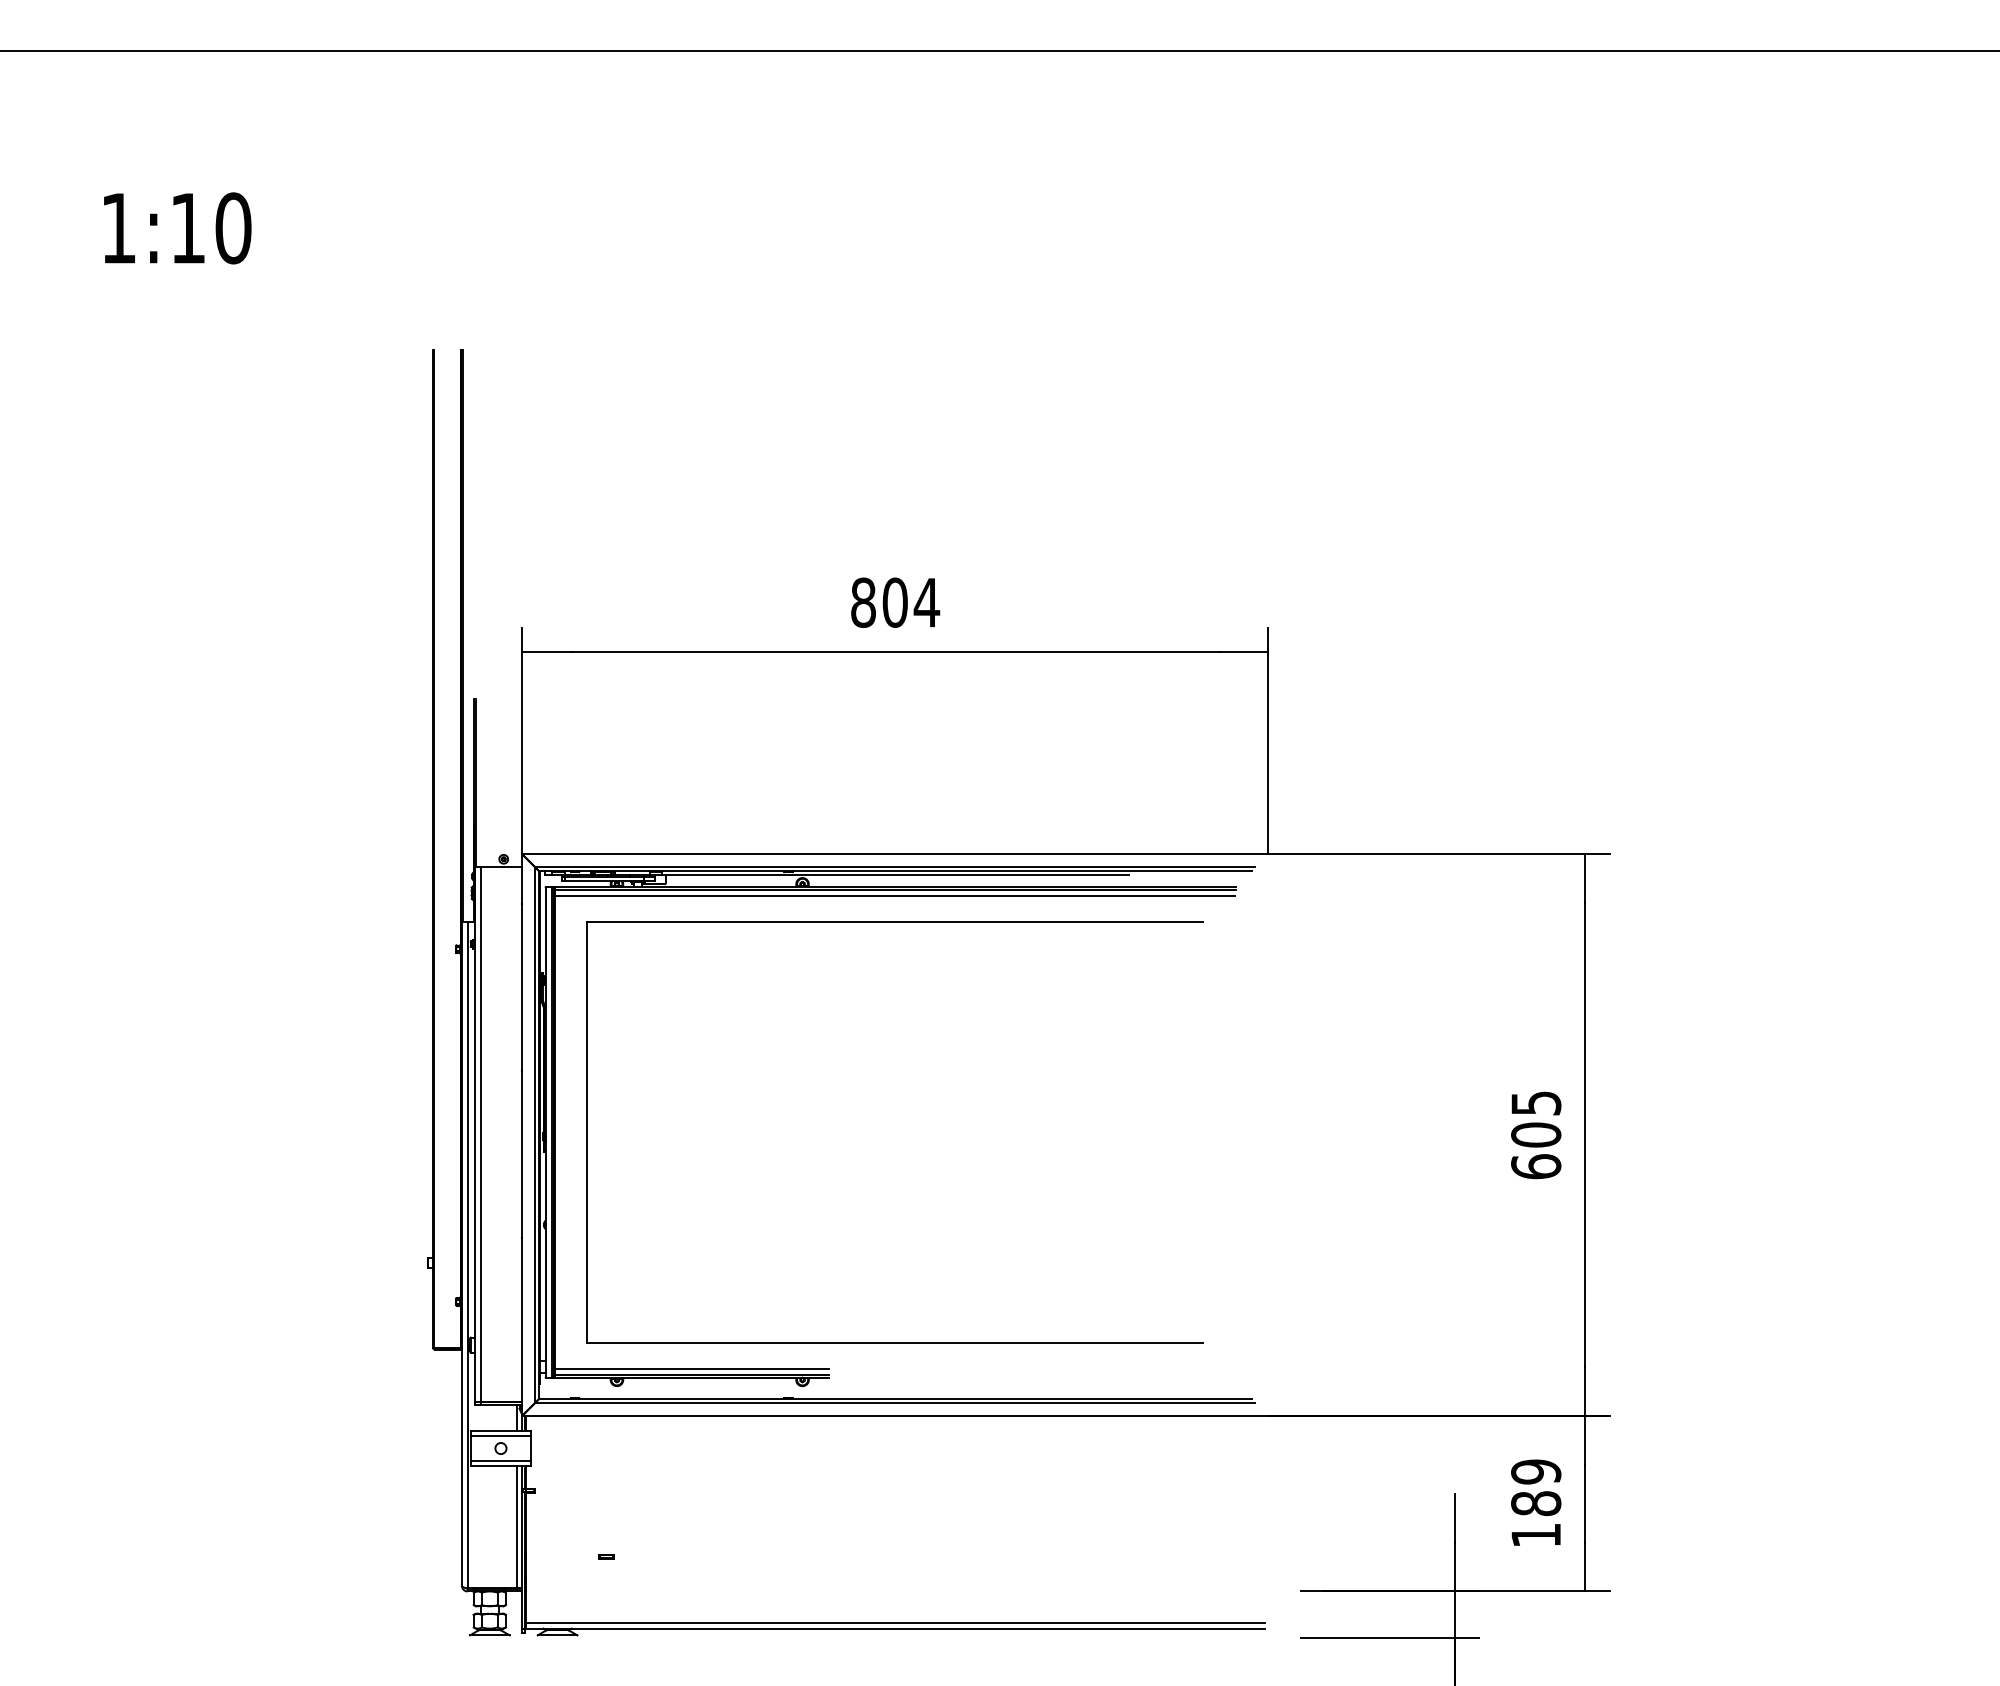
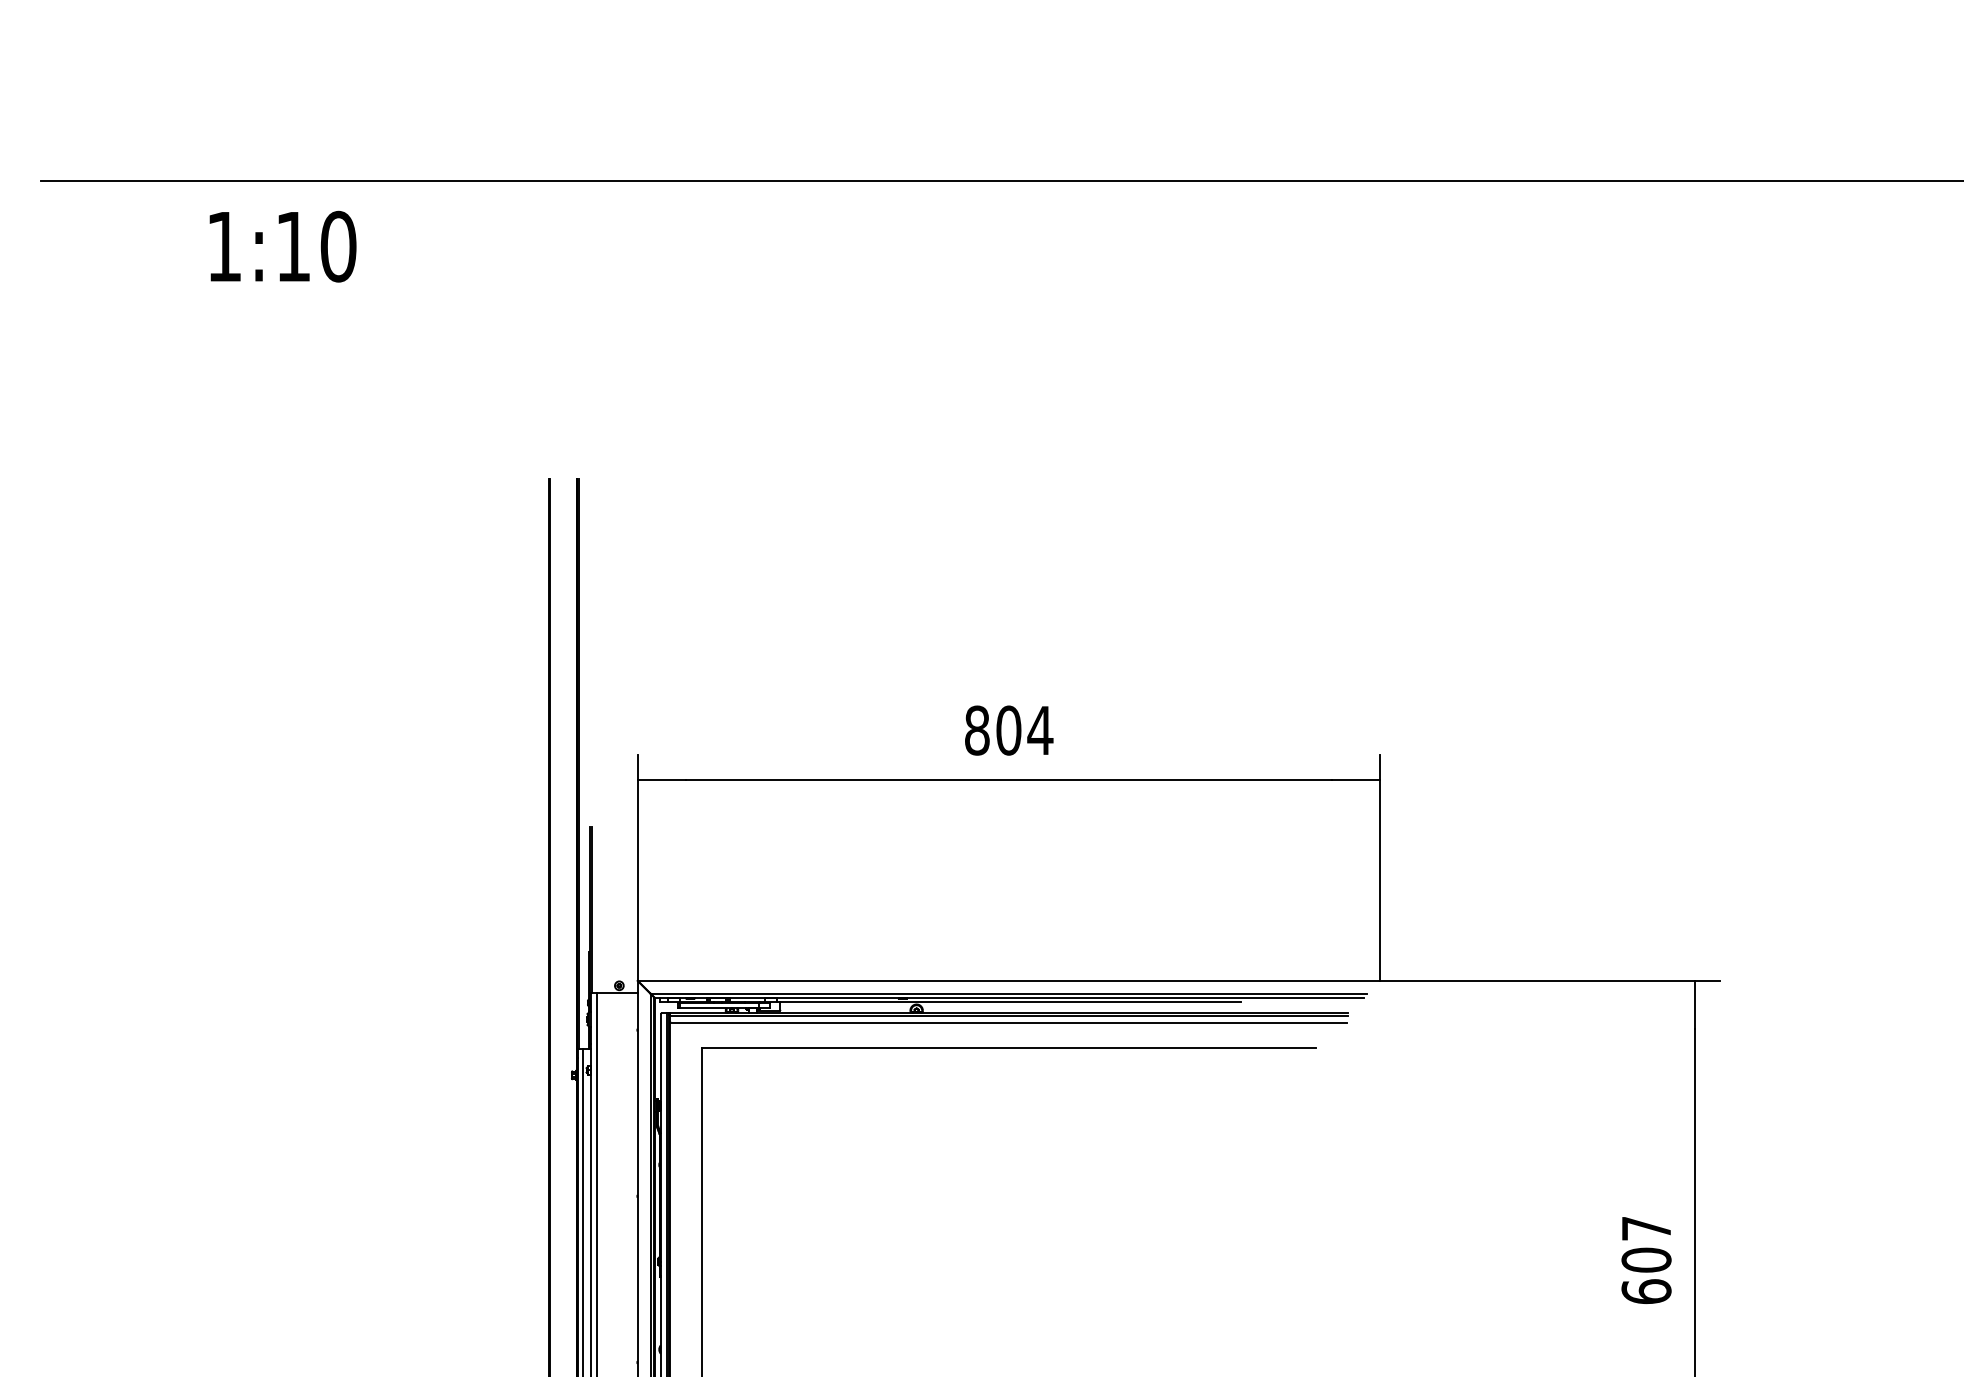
text: (177, 228) -> (282, 246), moved
text: (1536, 1103) -> (1646, 1228), 605 -> 607

